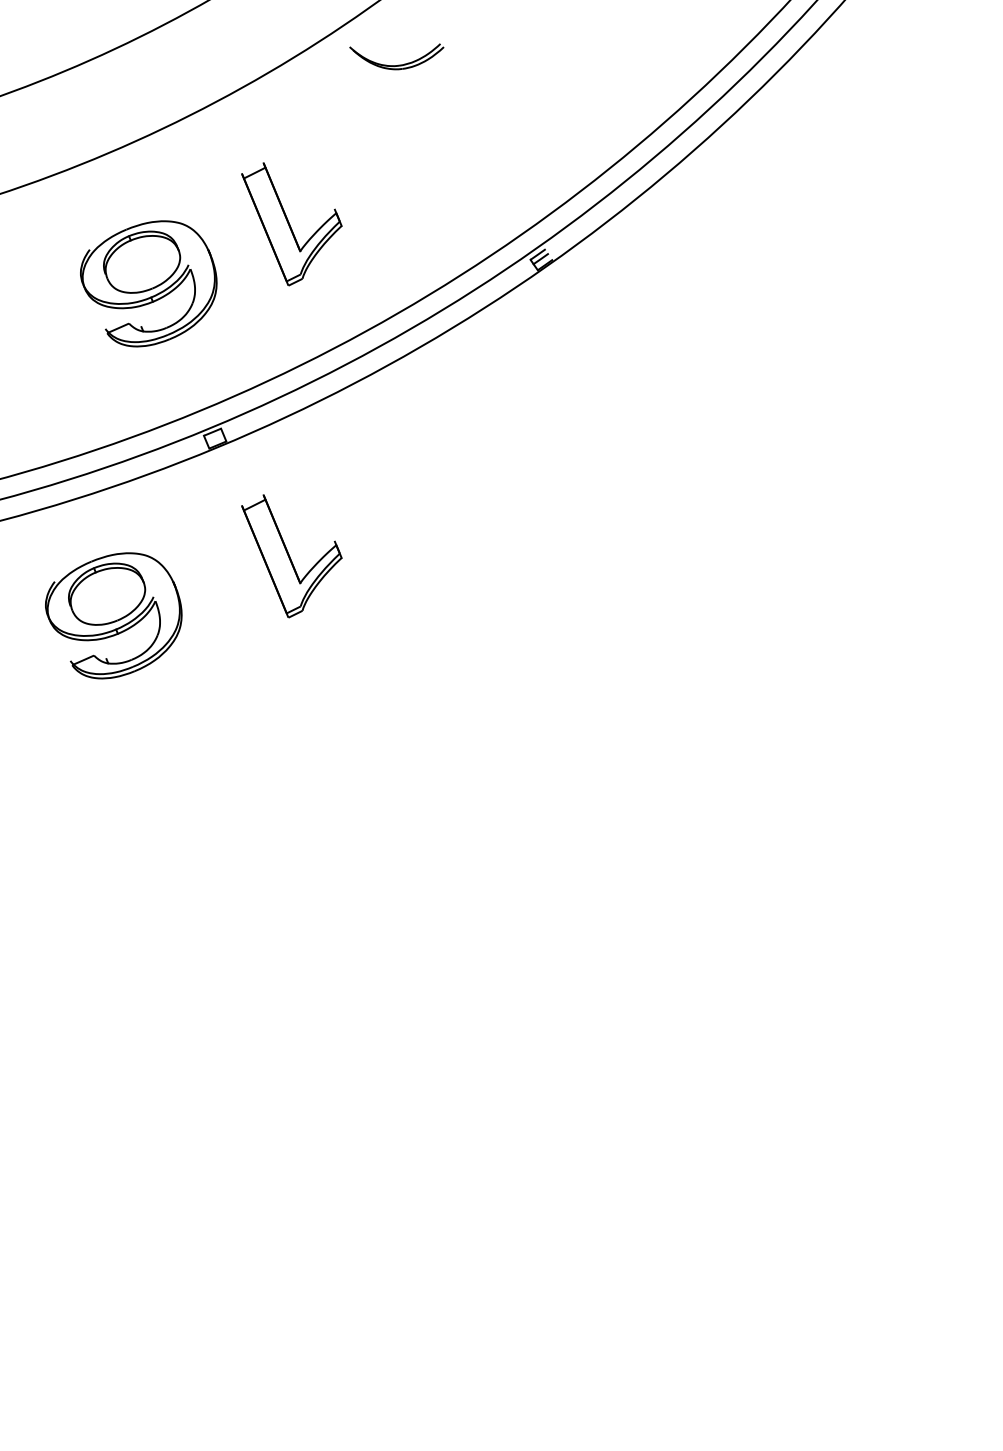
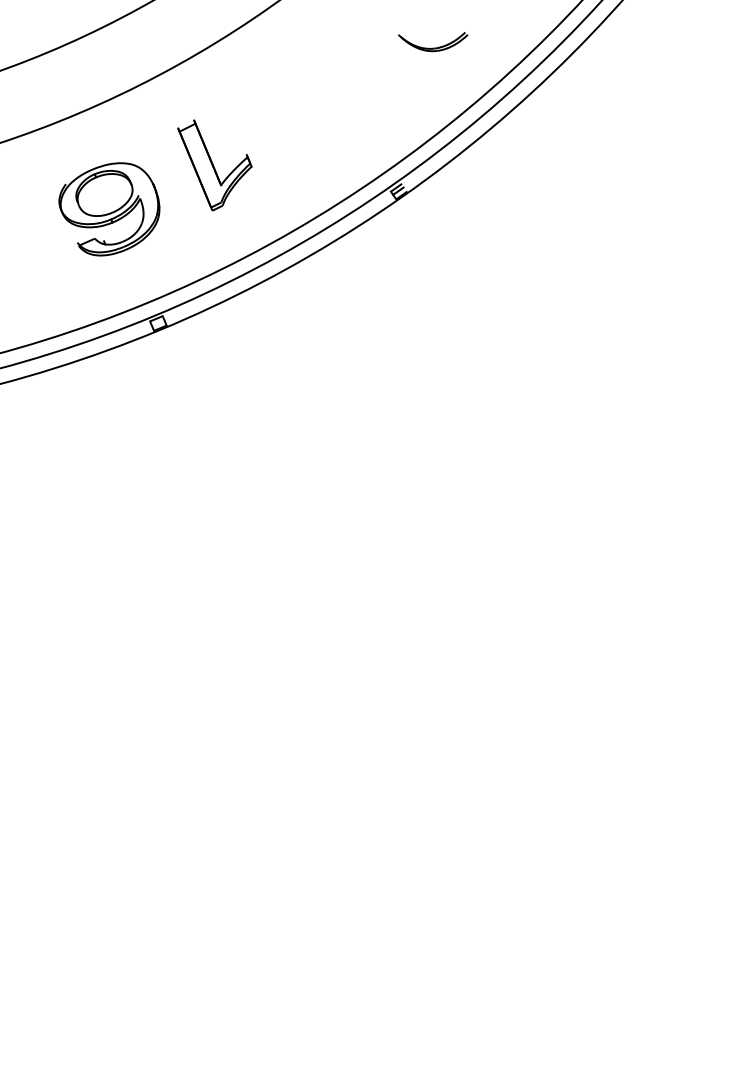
part: (398, 64) -> (434, 47), moved
part: (291, 556) -> (214, 410), removed
part: (113, 615) -> (83, 453), removed

